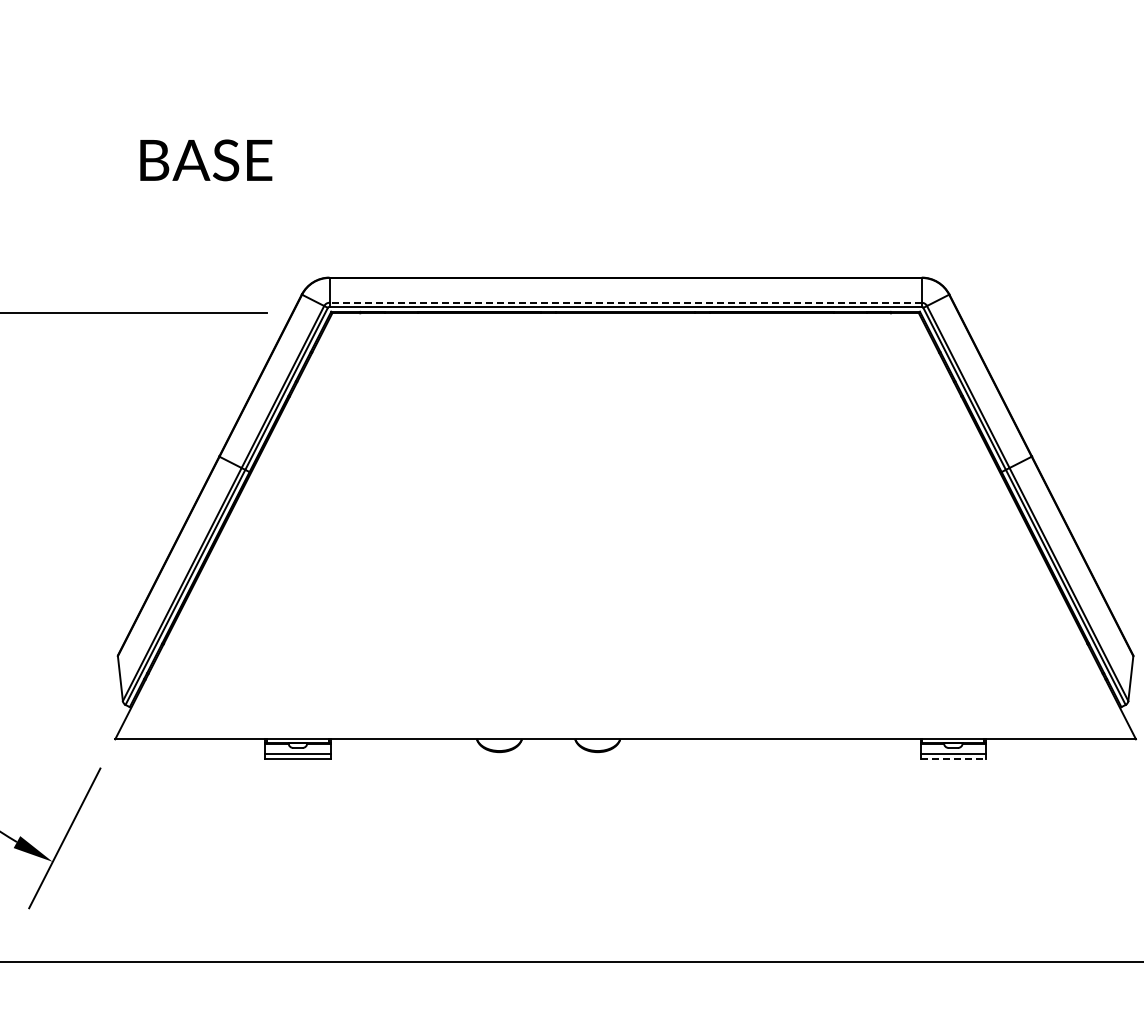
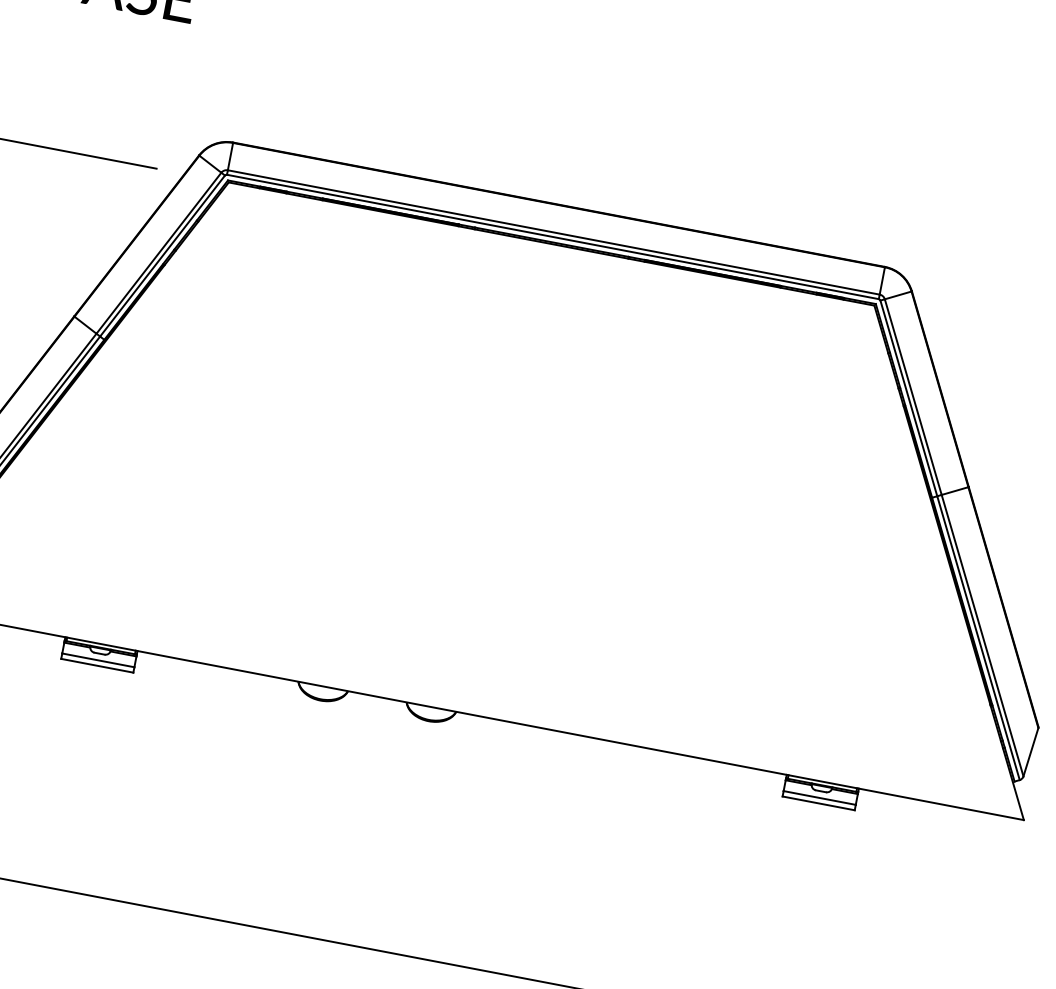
line: (625, 302) -> (553, 232), dashed -> solid
line: (953, 758) -> (818, 802), dashed -> solid

